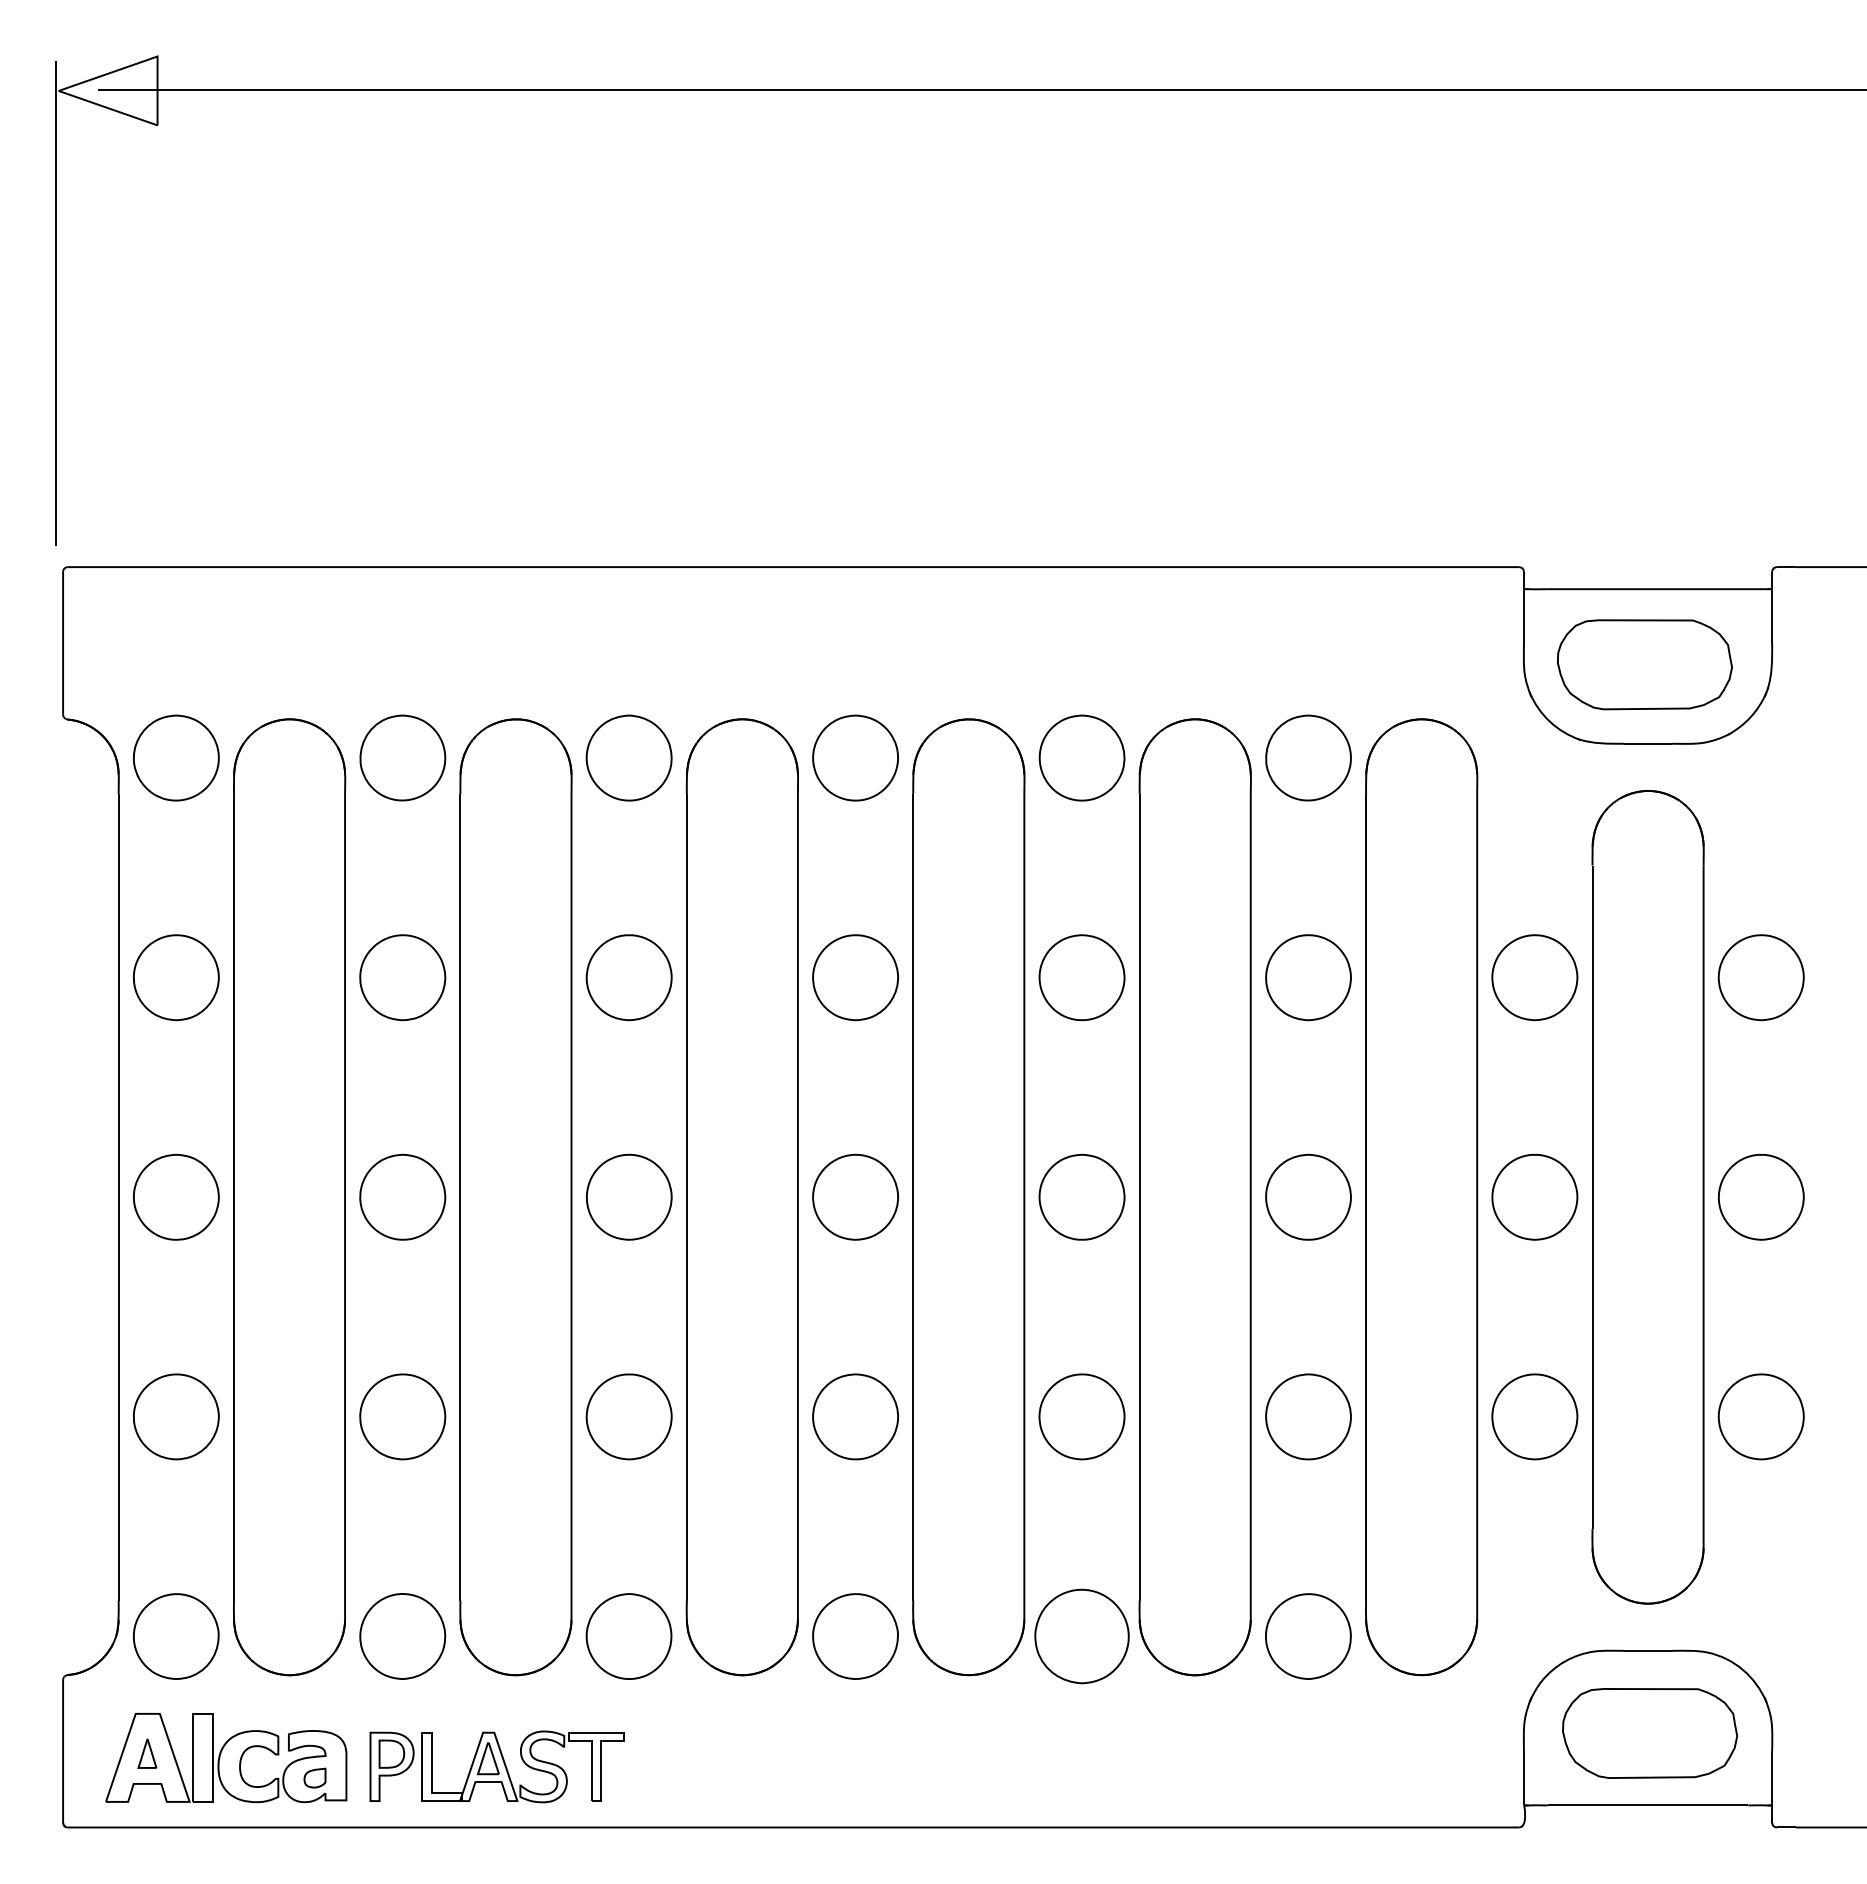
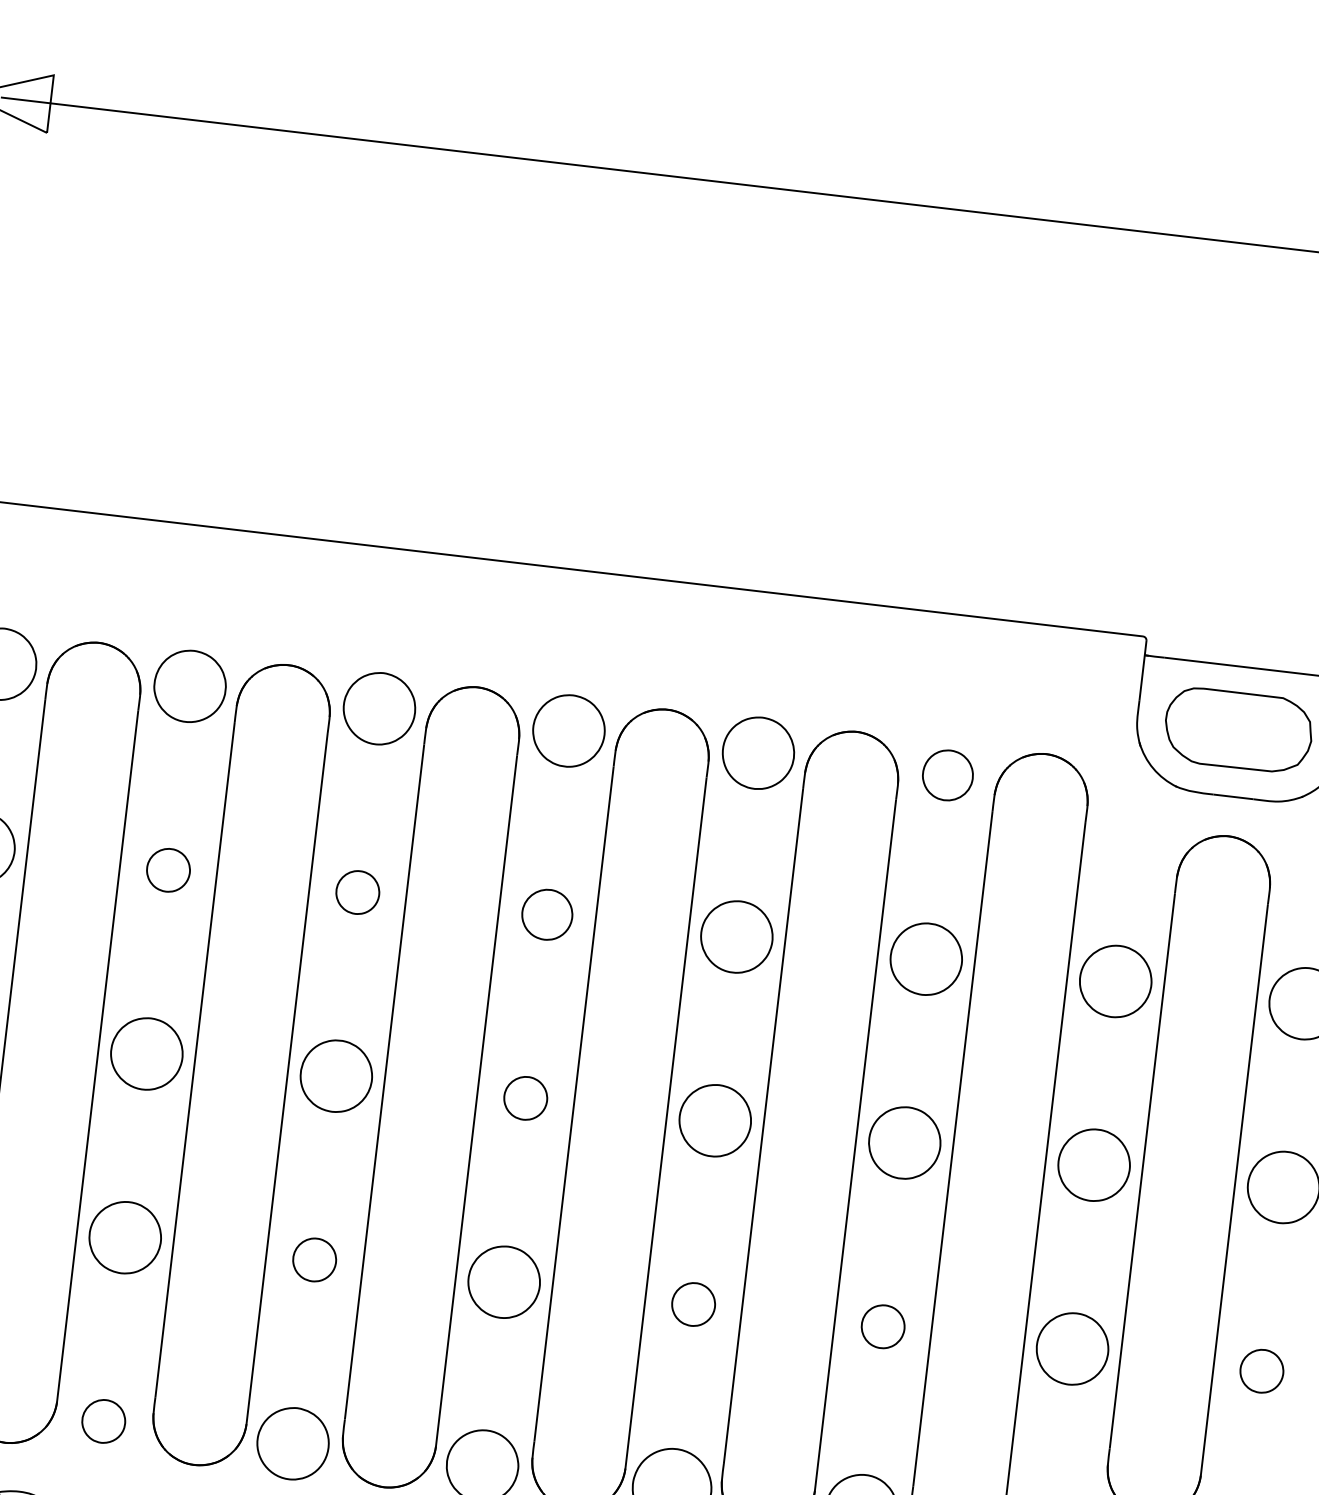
part: (1308, 757) -> (947, 775), size x0.7
part: (402, 977) -> (168, 870), size x0.6
part: (628, 977) -> (357, 892), size x0.6
part: (855, 977) -> (547, 914), size x0.7
part: (855, 1196) -> (525, 1097), size x0.6
part: (628, 1416) -> (314, 1259), size x0.6
part: (1081, 1416) -> (693, 1304), size x0.6
part: (1308, 1416) -> (883, 1326), size x0.6
part: (1760, 1416) -> (1261, 1370), size x0.6
part: (402, 1636) -> (103, 1421), size x0.6

